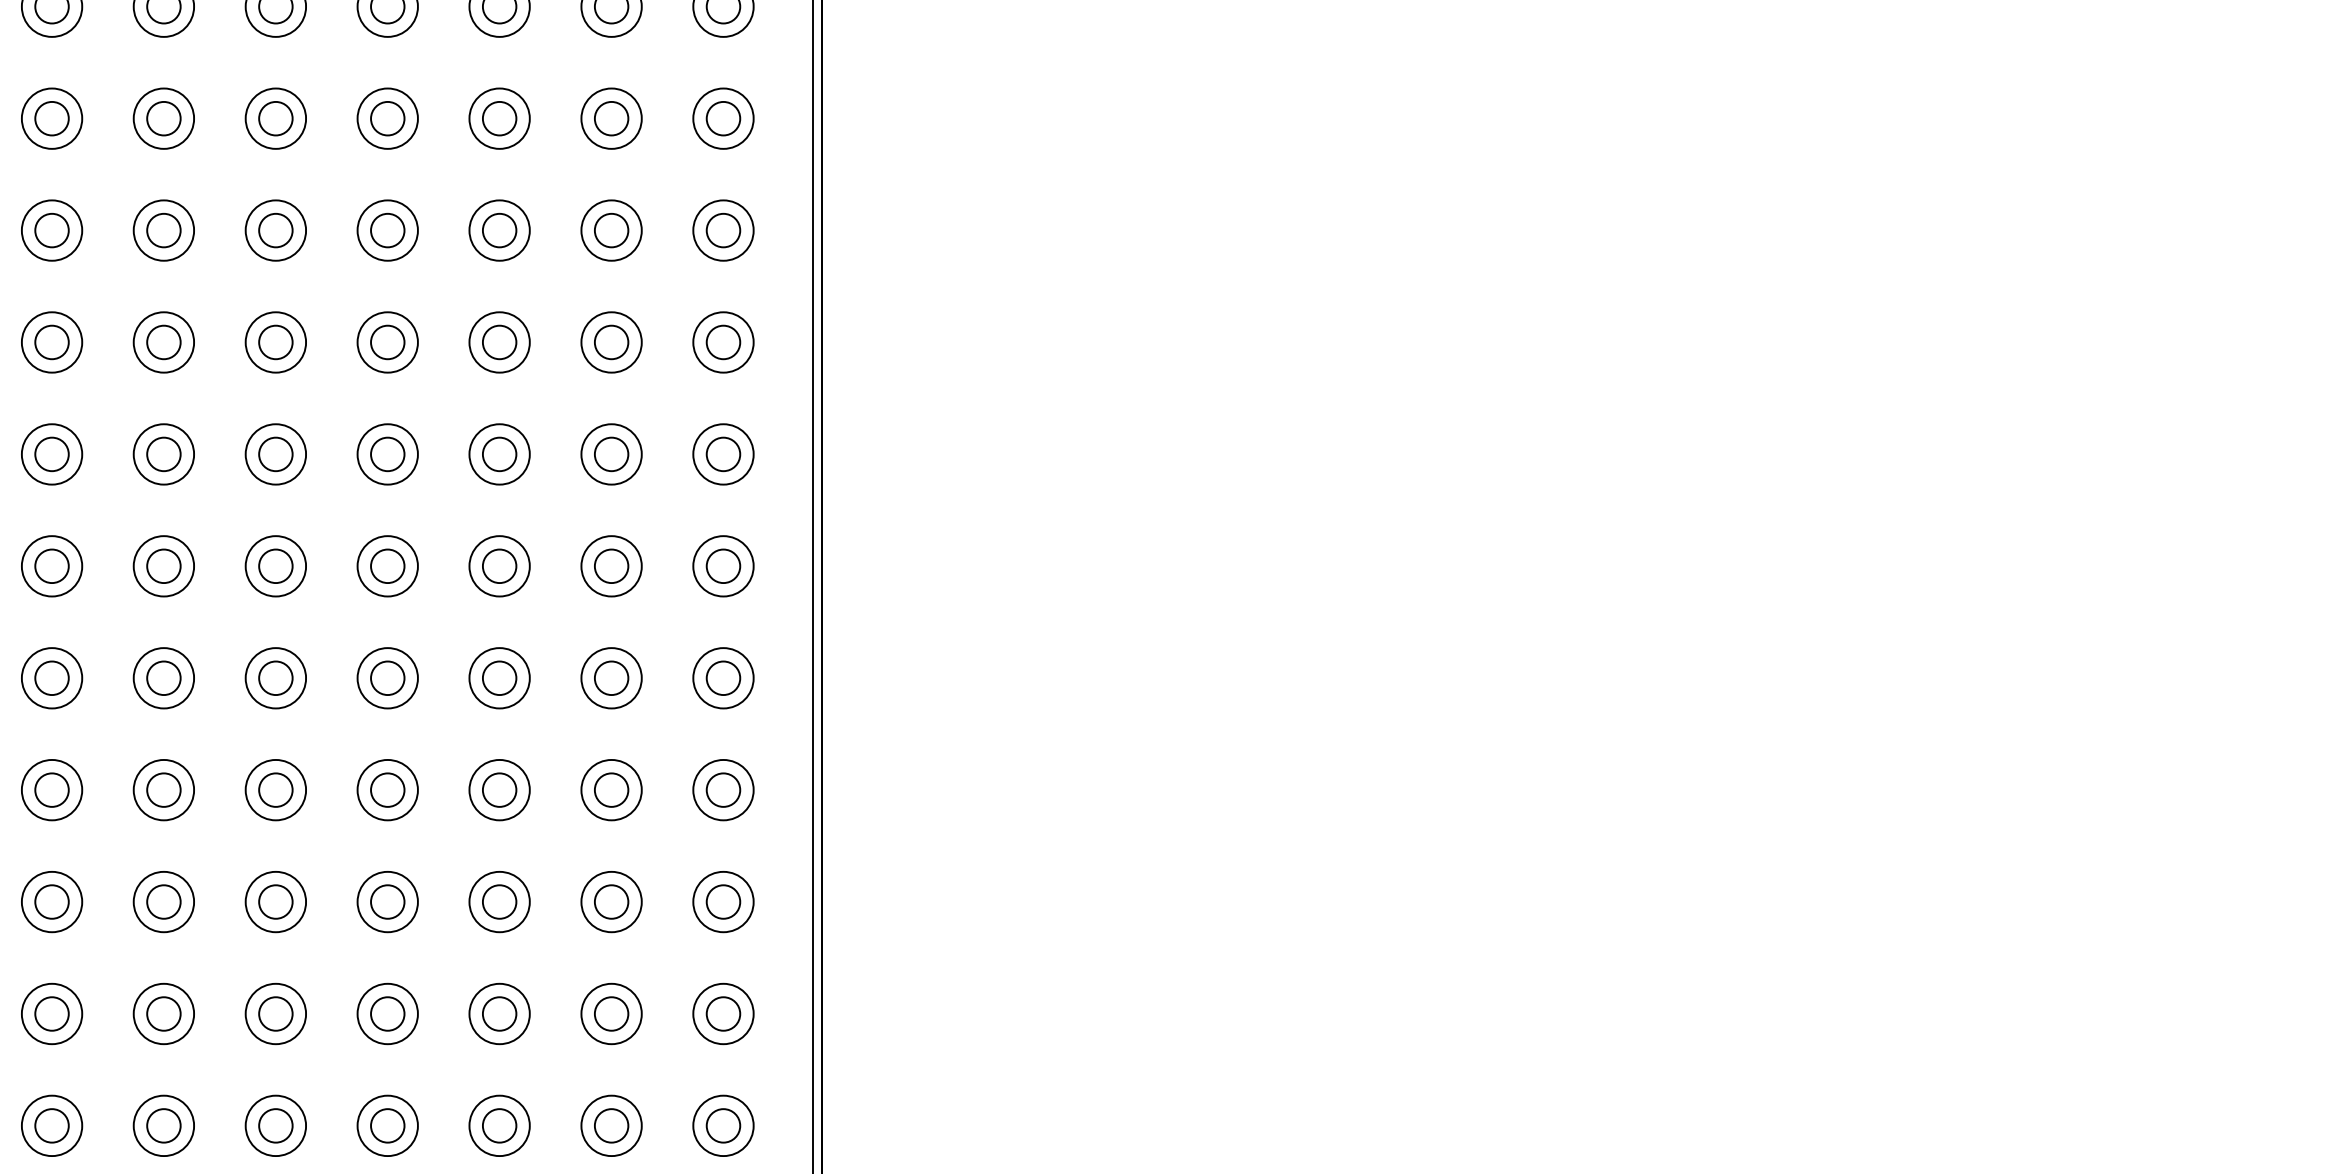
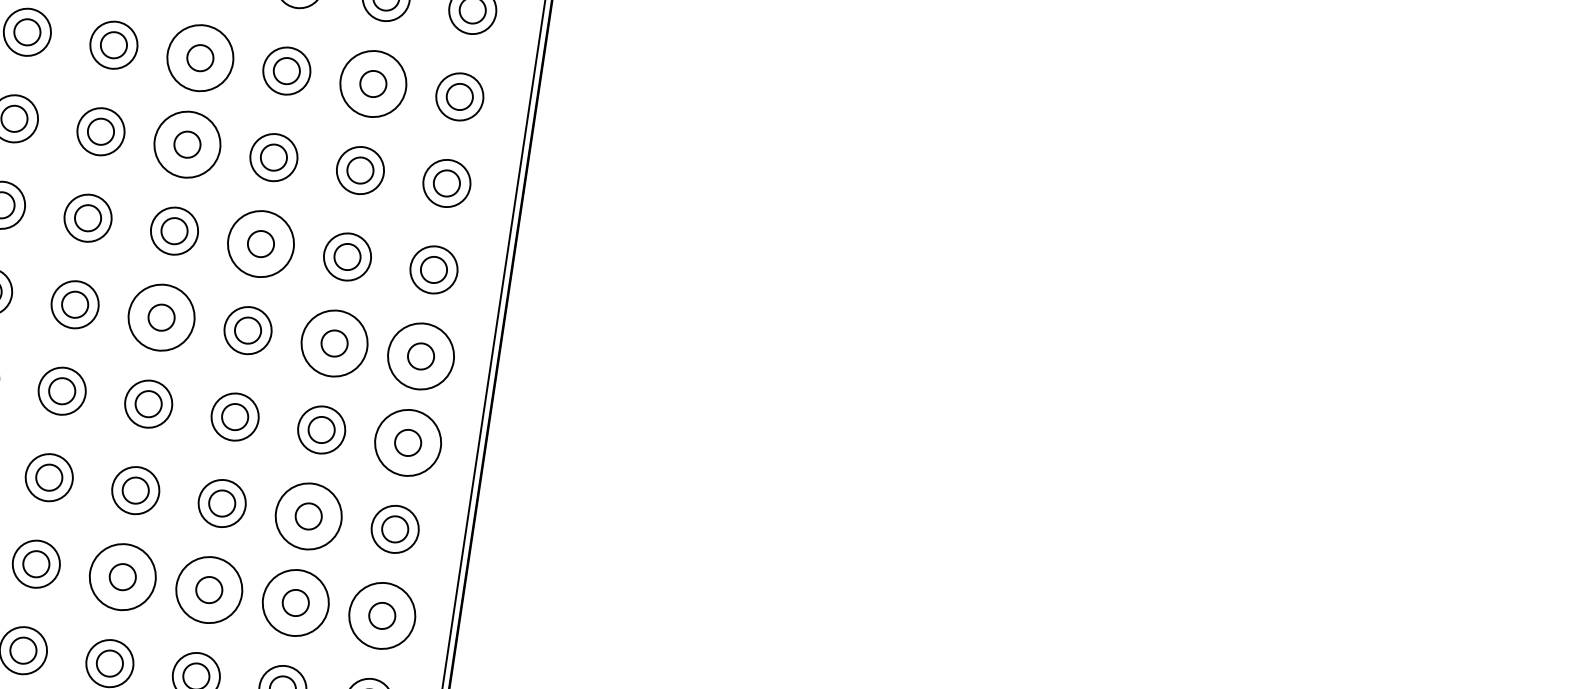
circle: (387, 342) -> (200, 58), size x1.4
circle: (611, 342) -> (373, 84), size x1.4
circle: (387, 454) -> (187, 144), size x1.4
circle: (499, 566) -> (260, 244), size x1.4
circle: (387, 678) -> (161, 317), size x1.4
circle: (611, 678) -> (334, 343), size x1.4
circle: (723, 678) -> (421, 356), size x1.4
circle: (723, 789) -> (408, 442), size x1.4
circle: (611, 901) -> (308, 516), size x1.4
circle: (387, 1013) -> (122, 576), size x1.4
circle: (499, 1013) -> (209, 589), size x1.4
circle: (611, 1013) -> (295, 602), size x1.4
circle: (723, 1013) -> (382, 615), size x1.4

